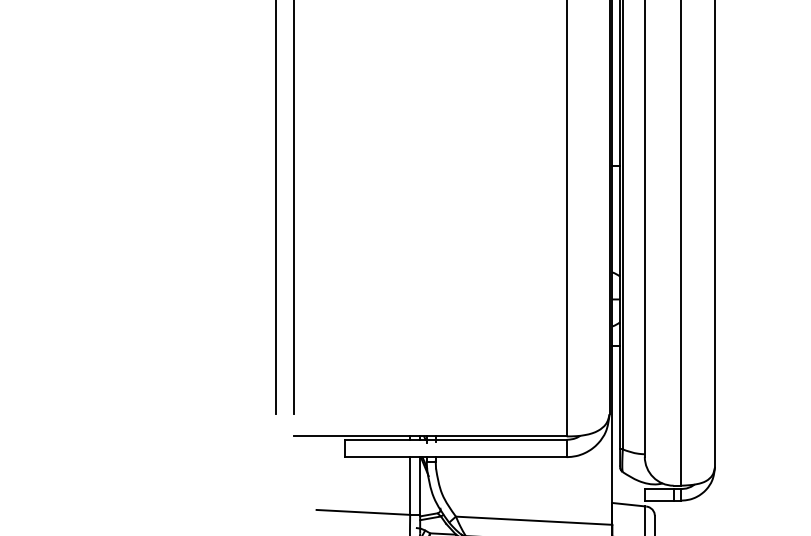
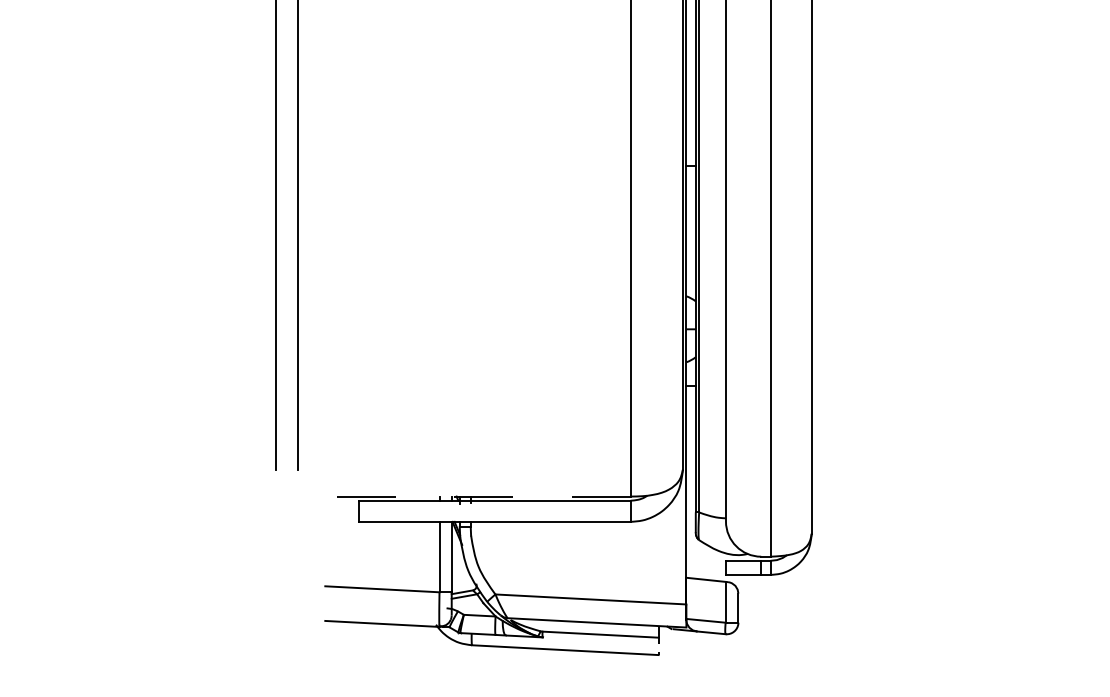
line: (429, 436) -> (463, 496), solid -> dashed

